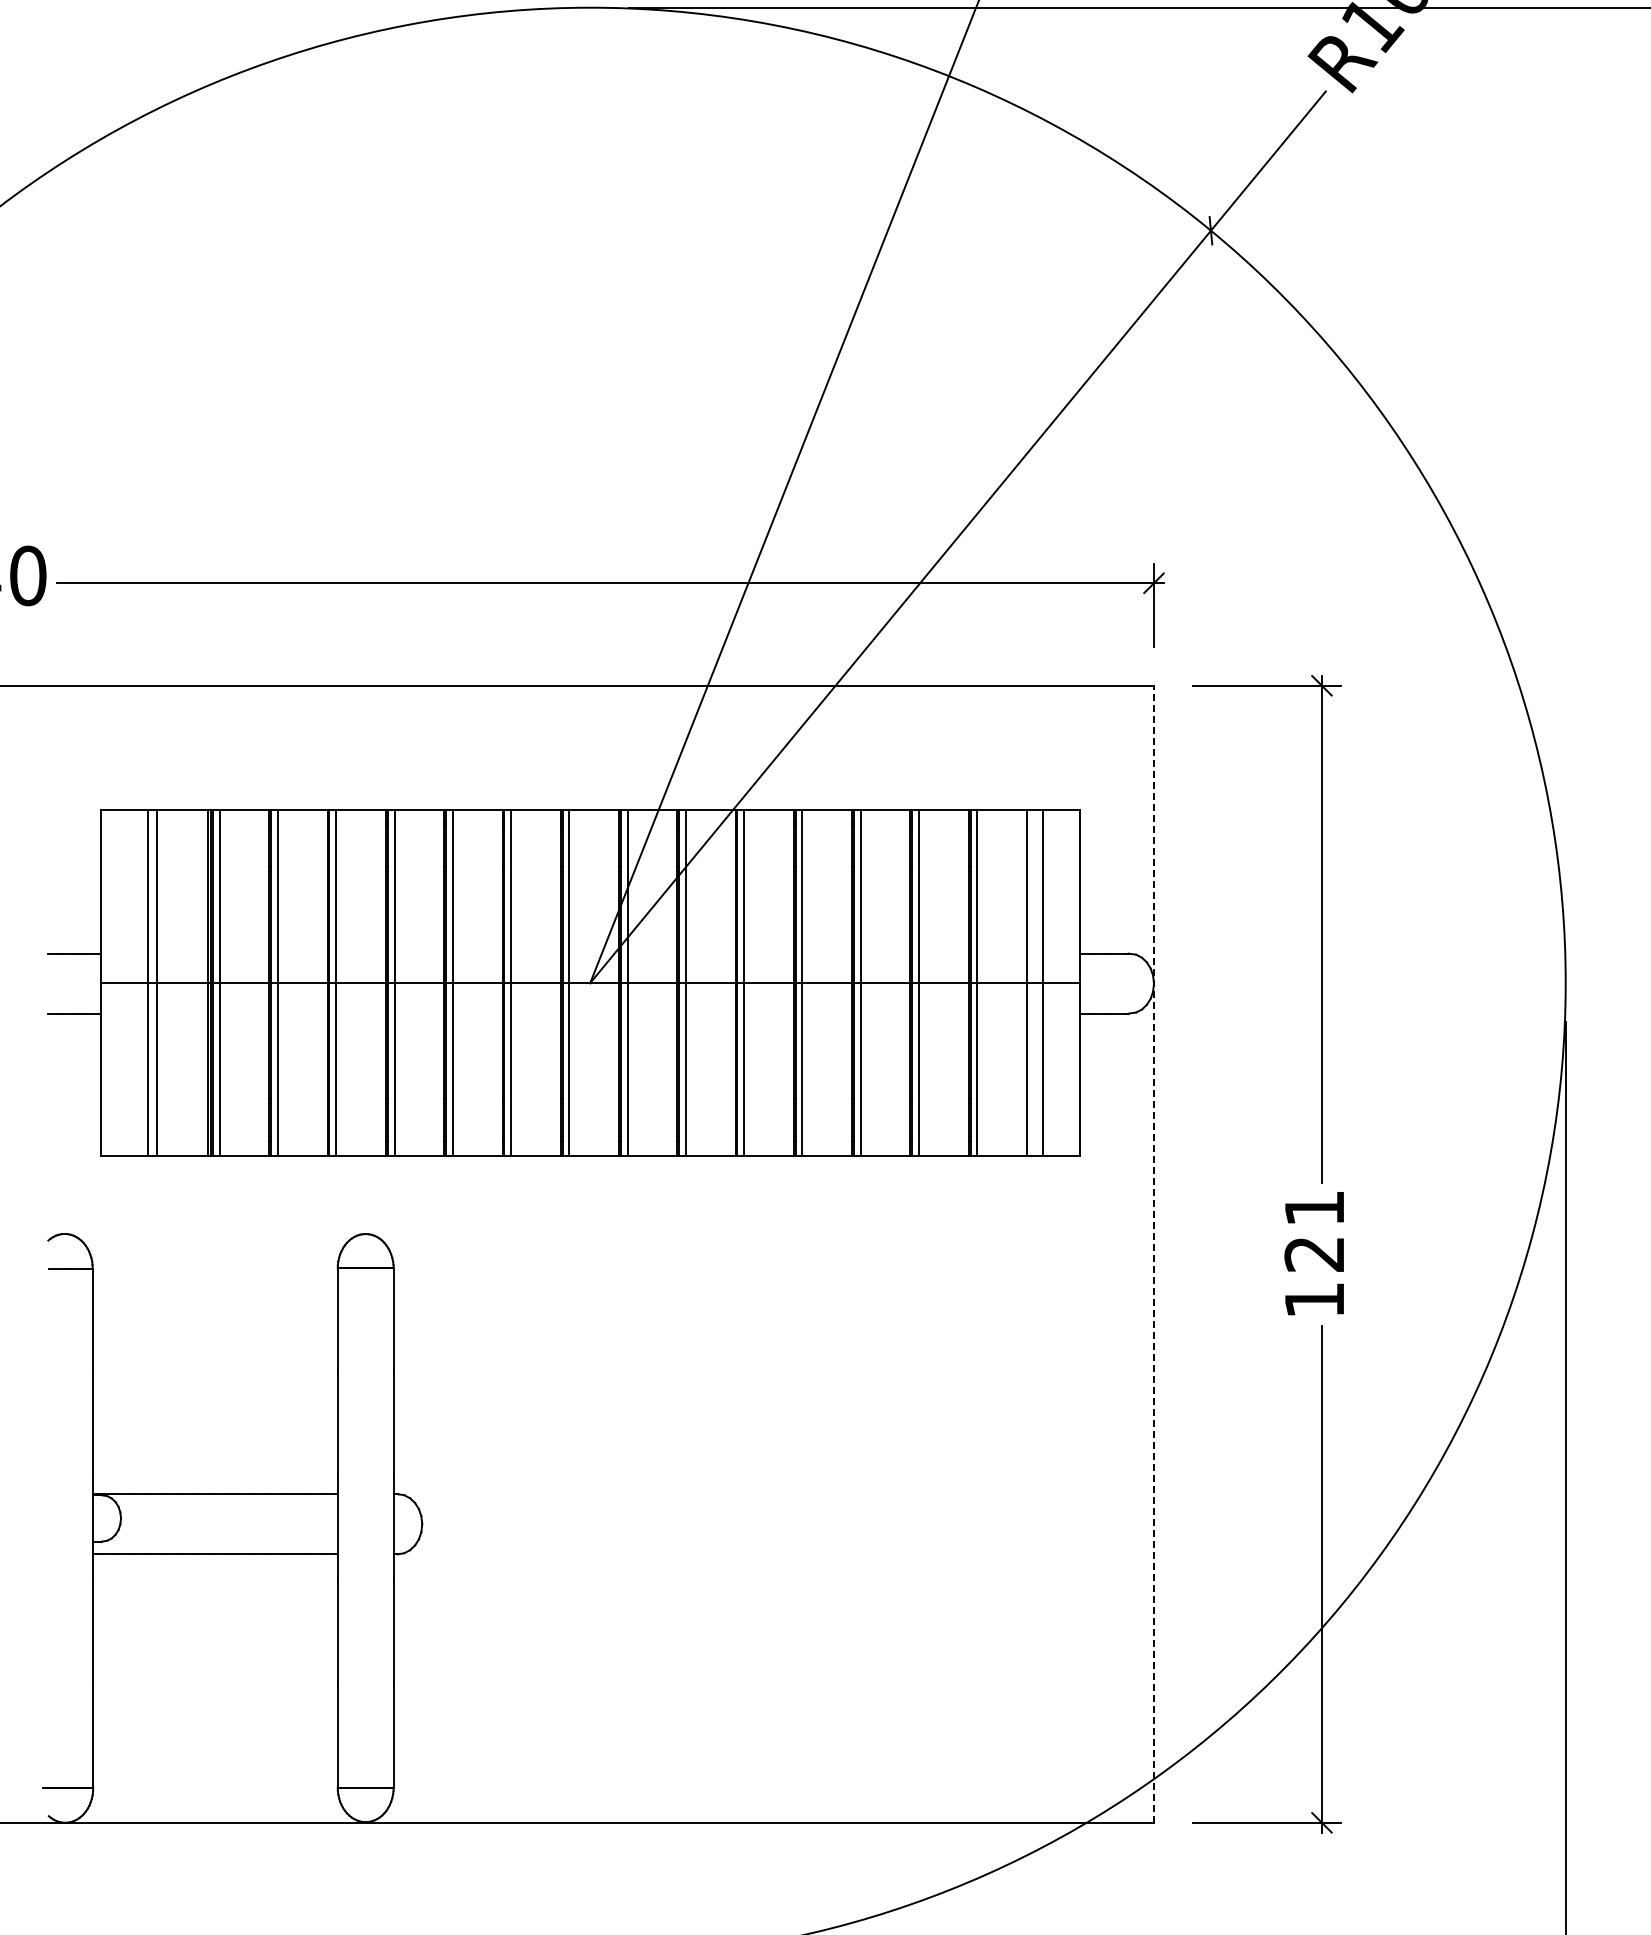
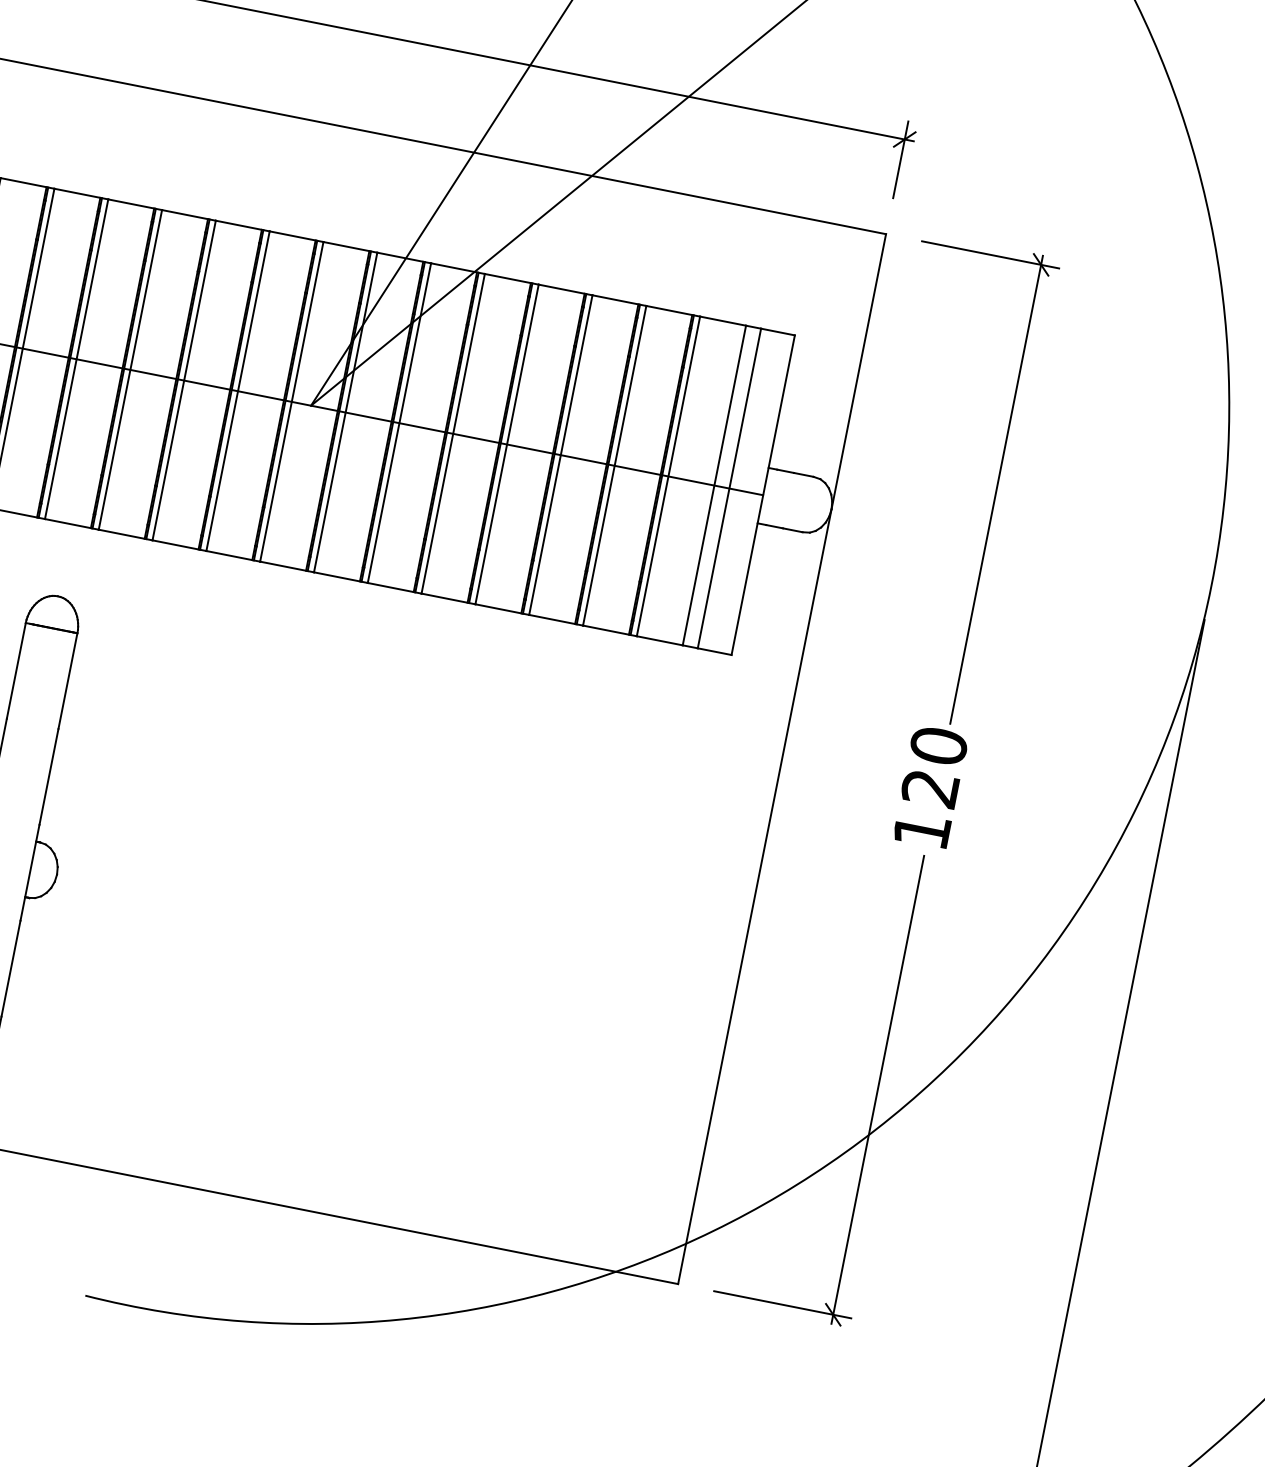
text: (1314, 1208) -> (938, 746), 121 -> 120
line: (1153, 1254) -> (781, 759), dashed -> solid

